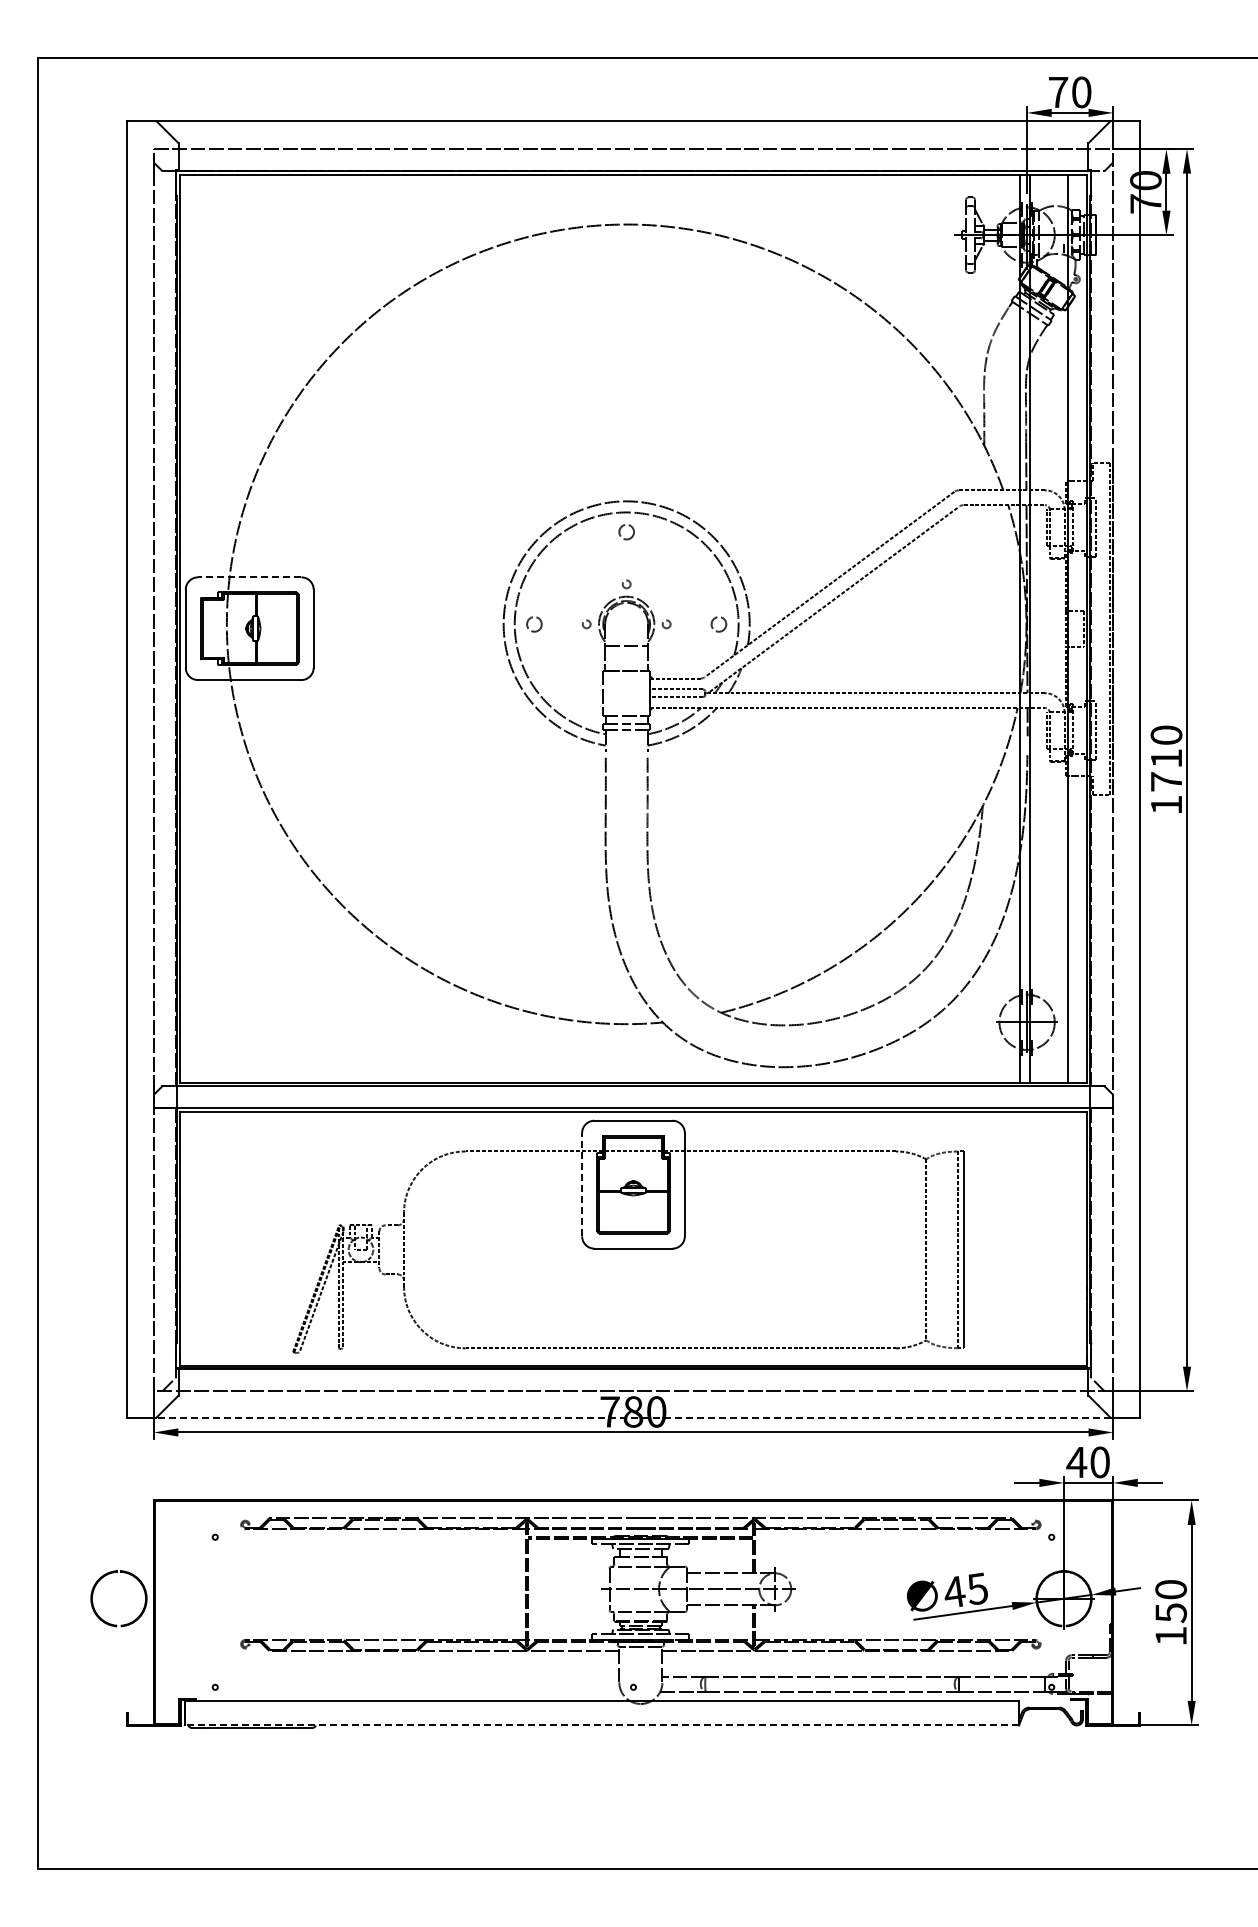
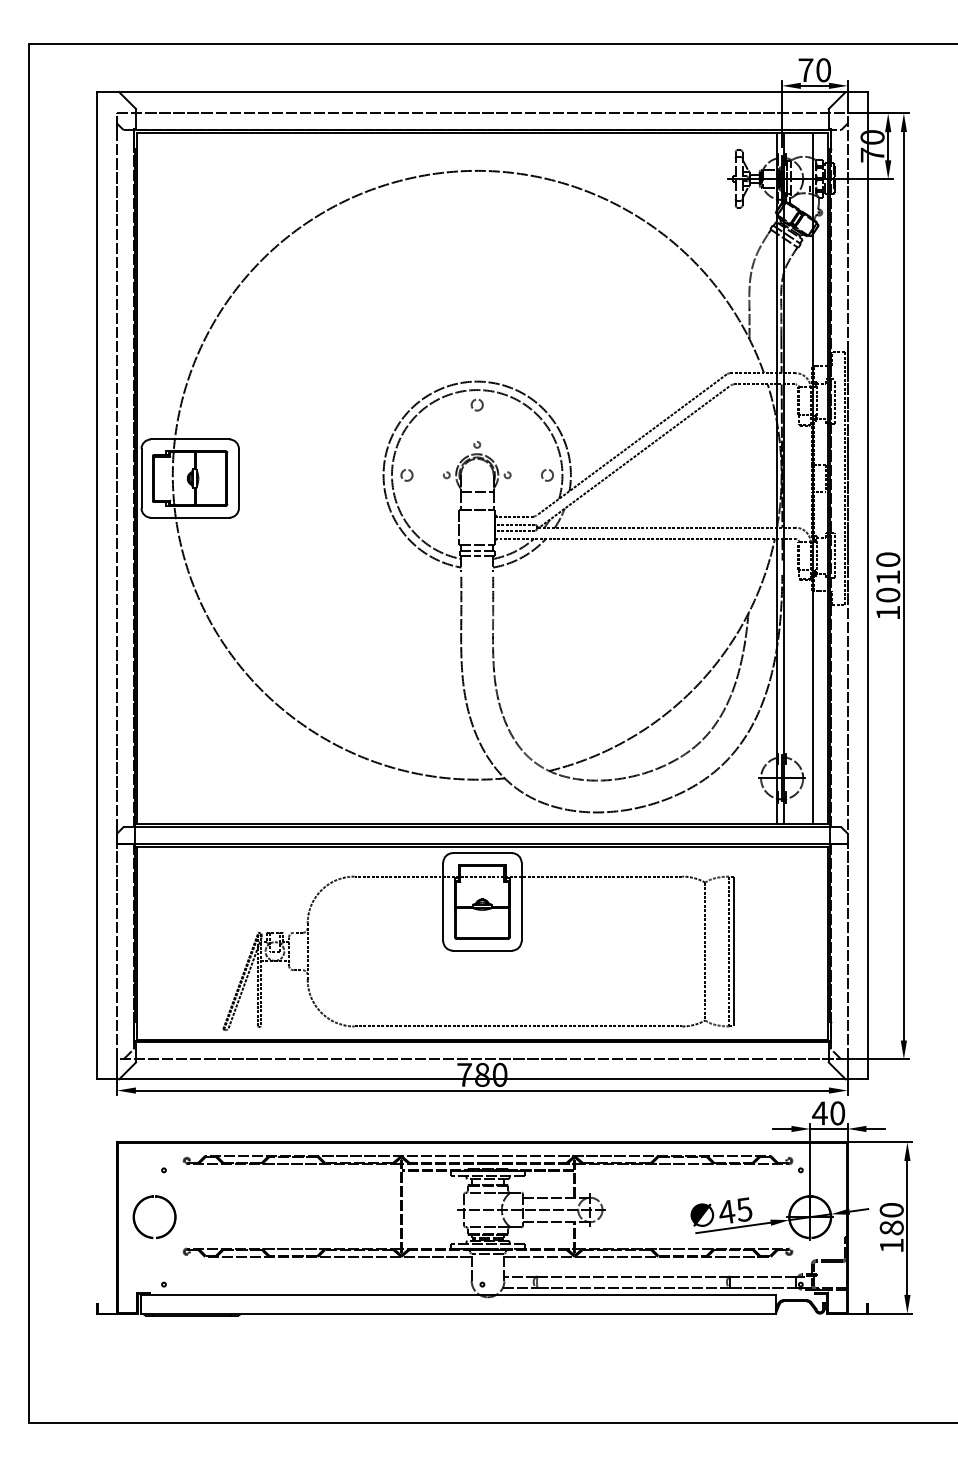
line: (249, 577) -> (190, 439), dashed -> solid
text: (1166, 781) -> (888, 594), 1710 -> 1010
line: (582, 1184) -> (443, 901), dashed -> solid
line: (633, 1417) -> (482, 1079), dashed -> solid
part: (104, 1577) -> (143, 1200), moved
text: (1170, 1613) -> (891, 1228), 150 -> 180
line: (602, 1725) -> (458, 1313), dashed -> solid

